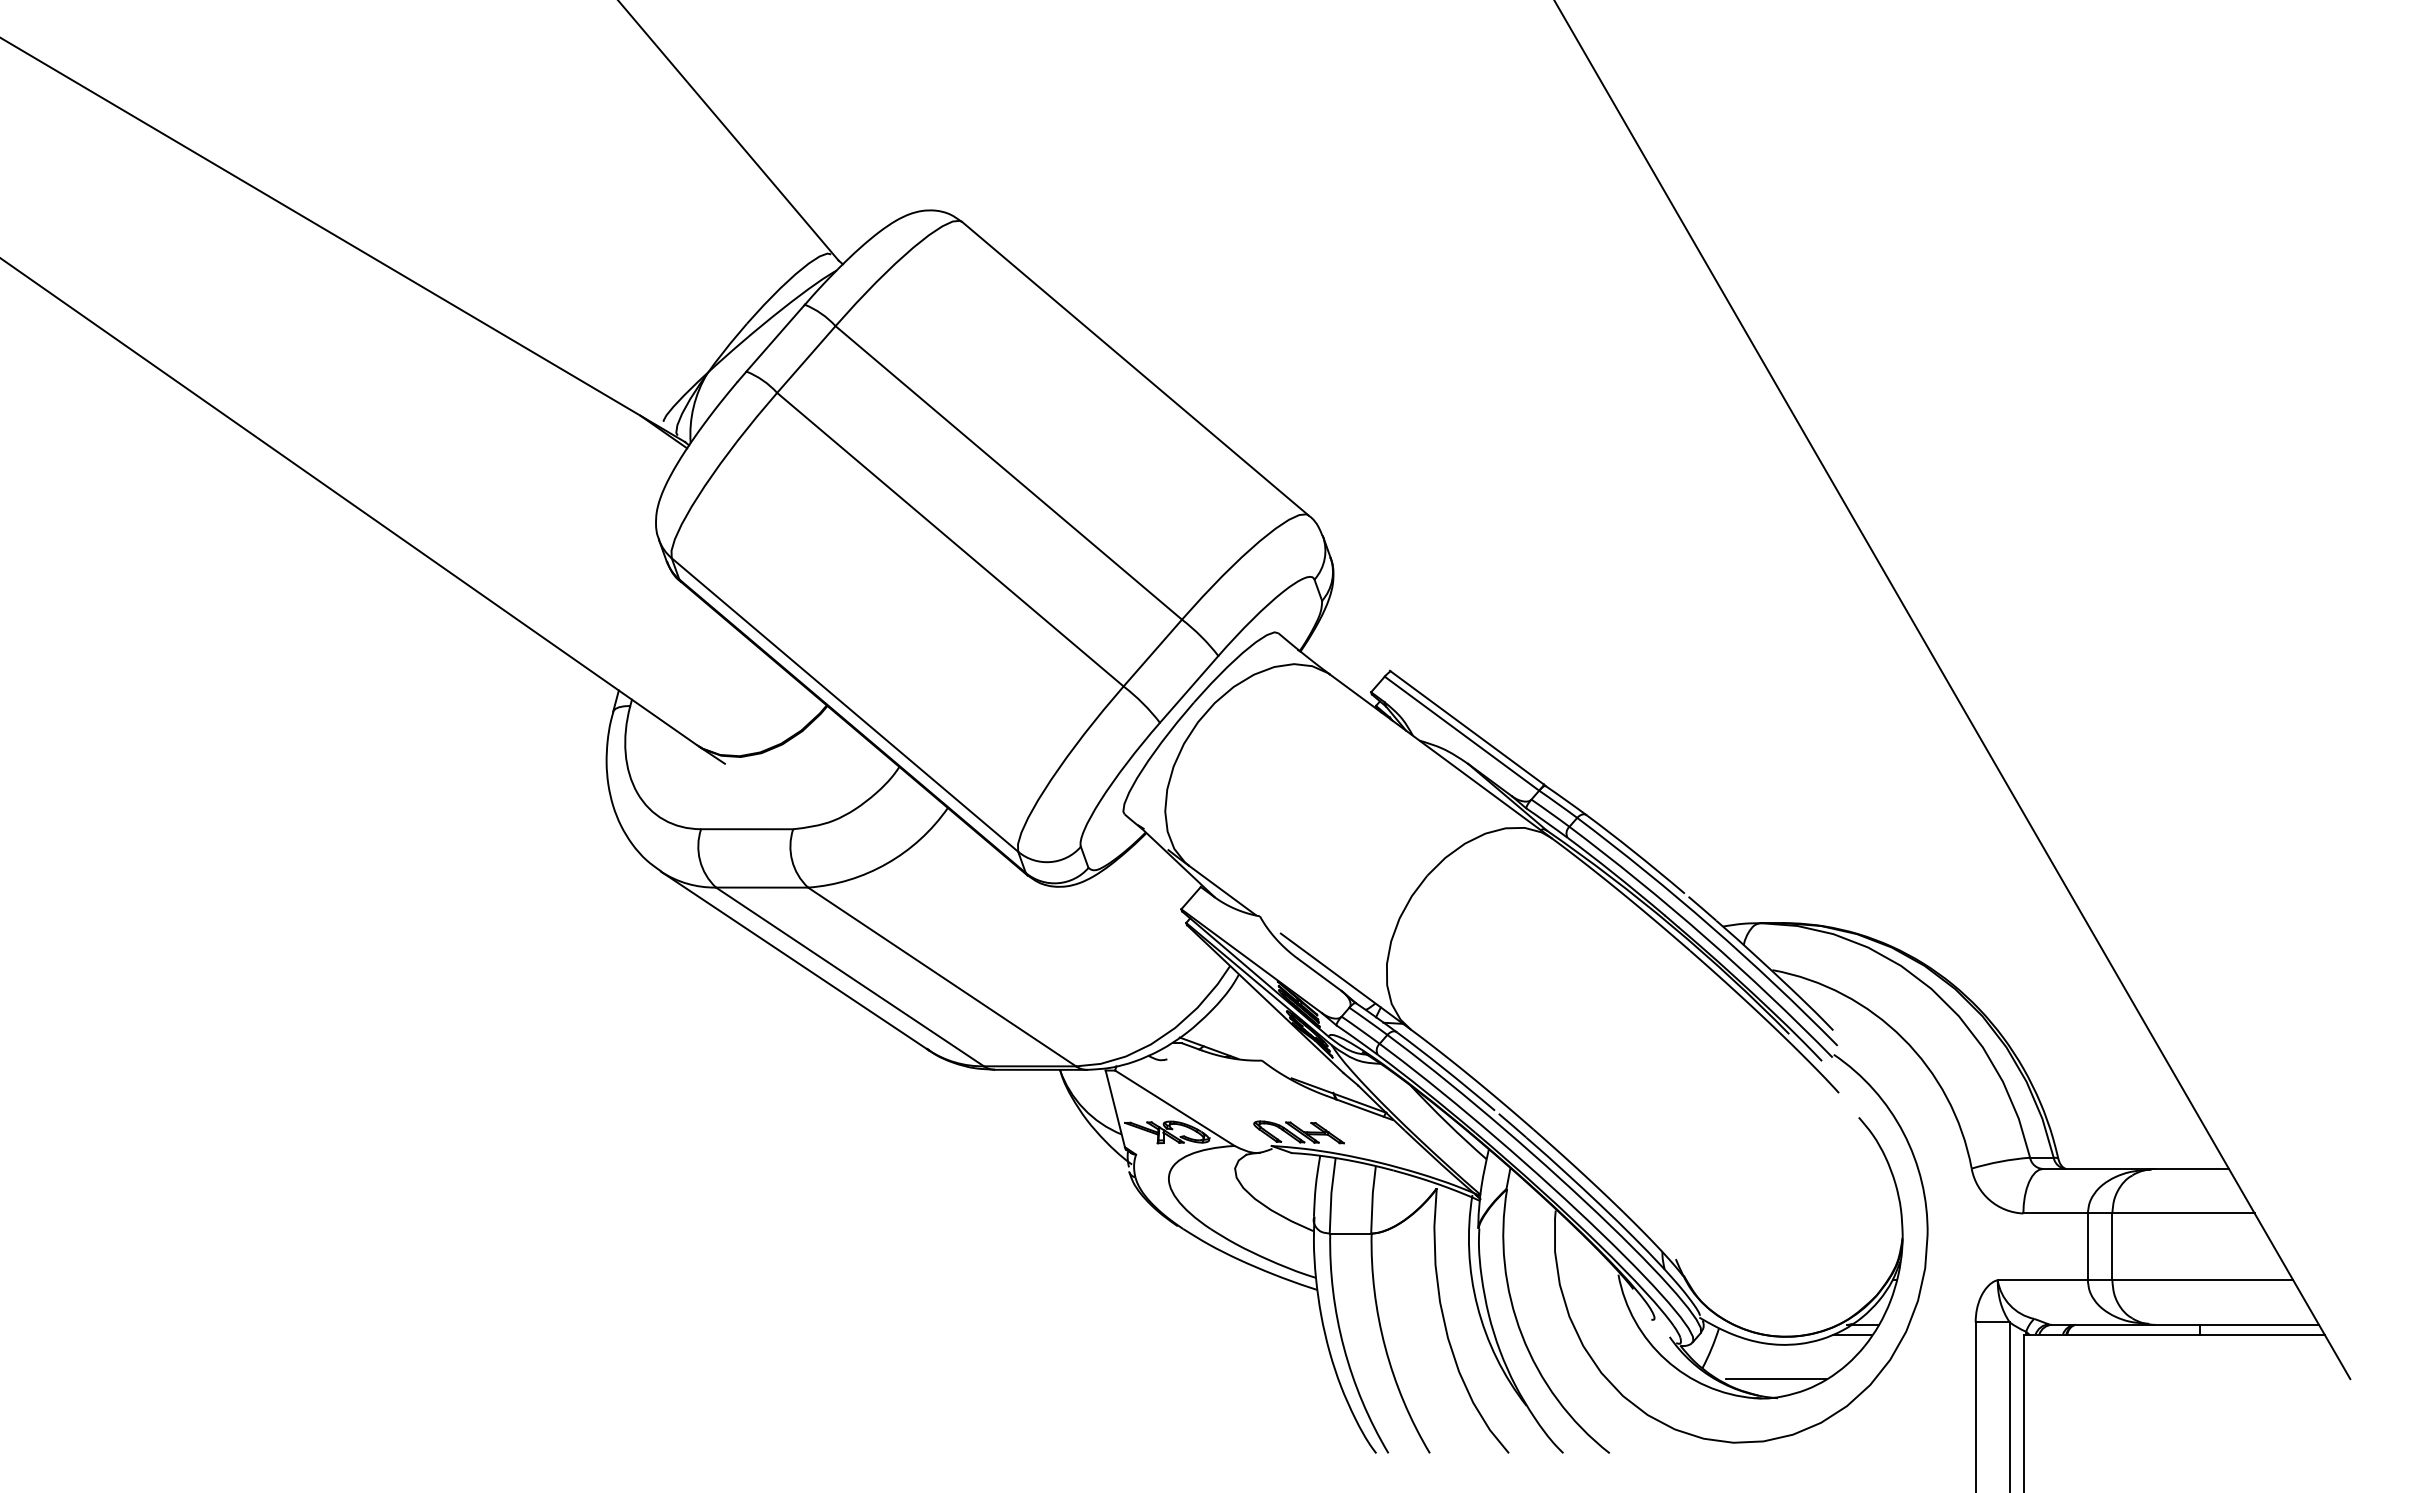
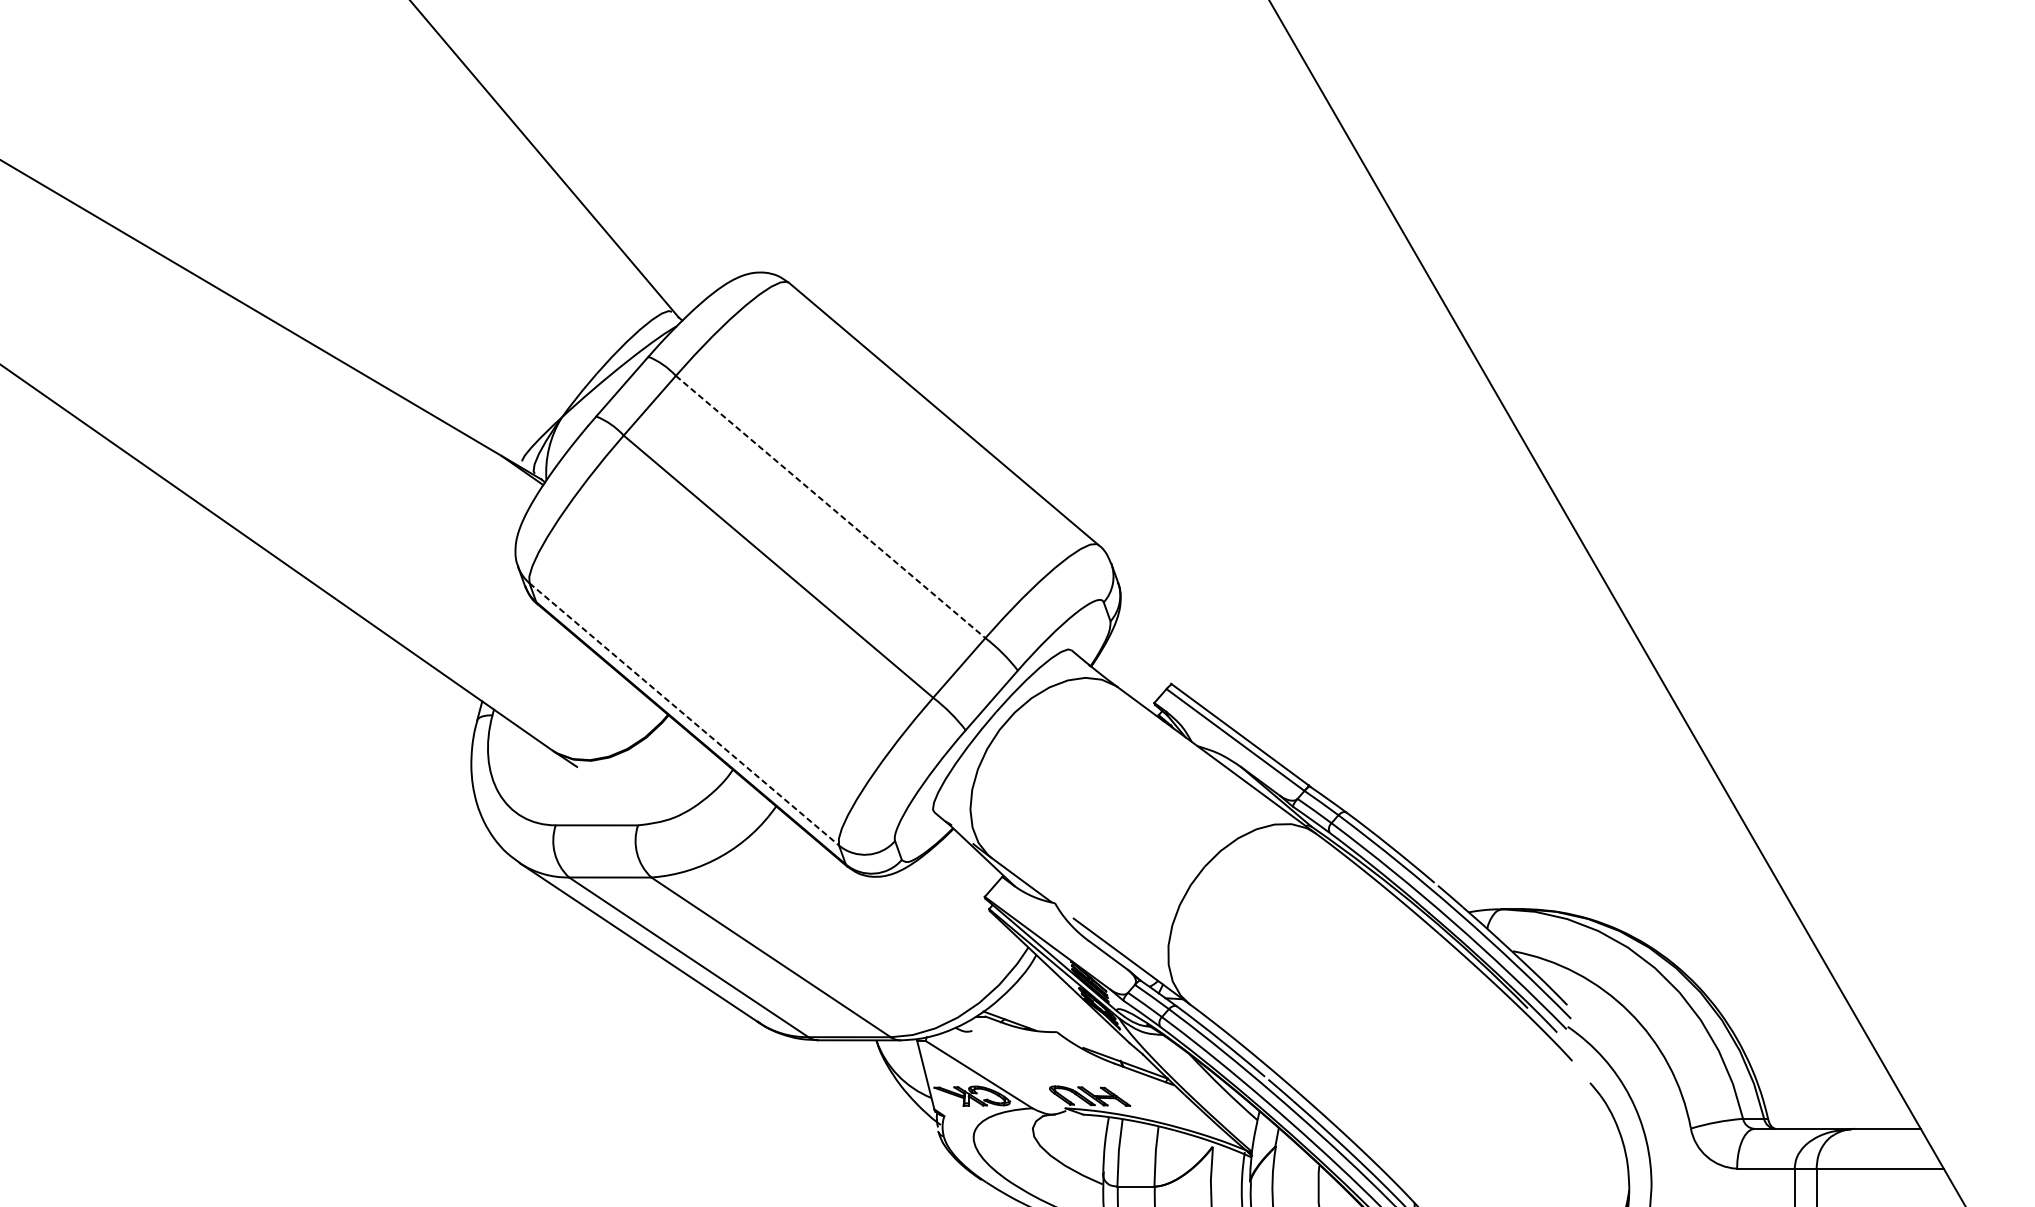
line: (1009, 473) -> (831, 507), solid -> dashed
line: (845, 705) -> (684, 714), solid -> dashed

